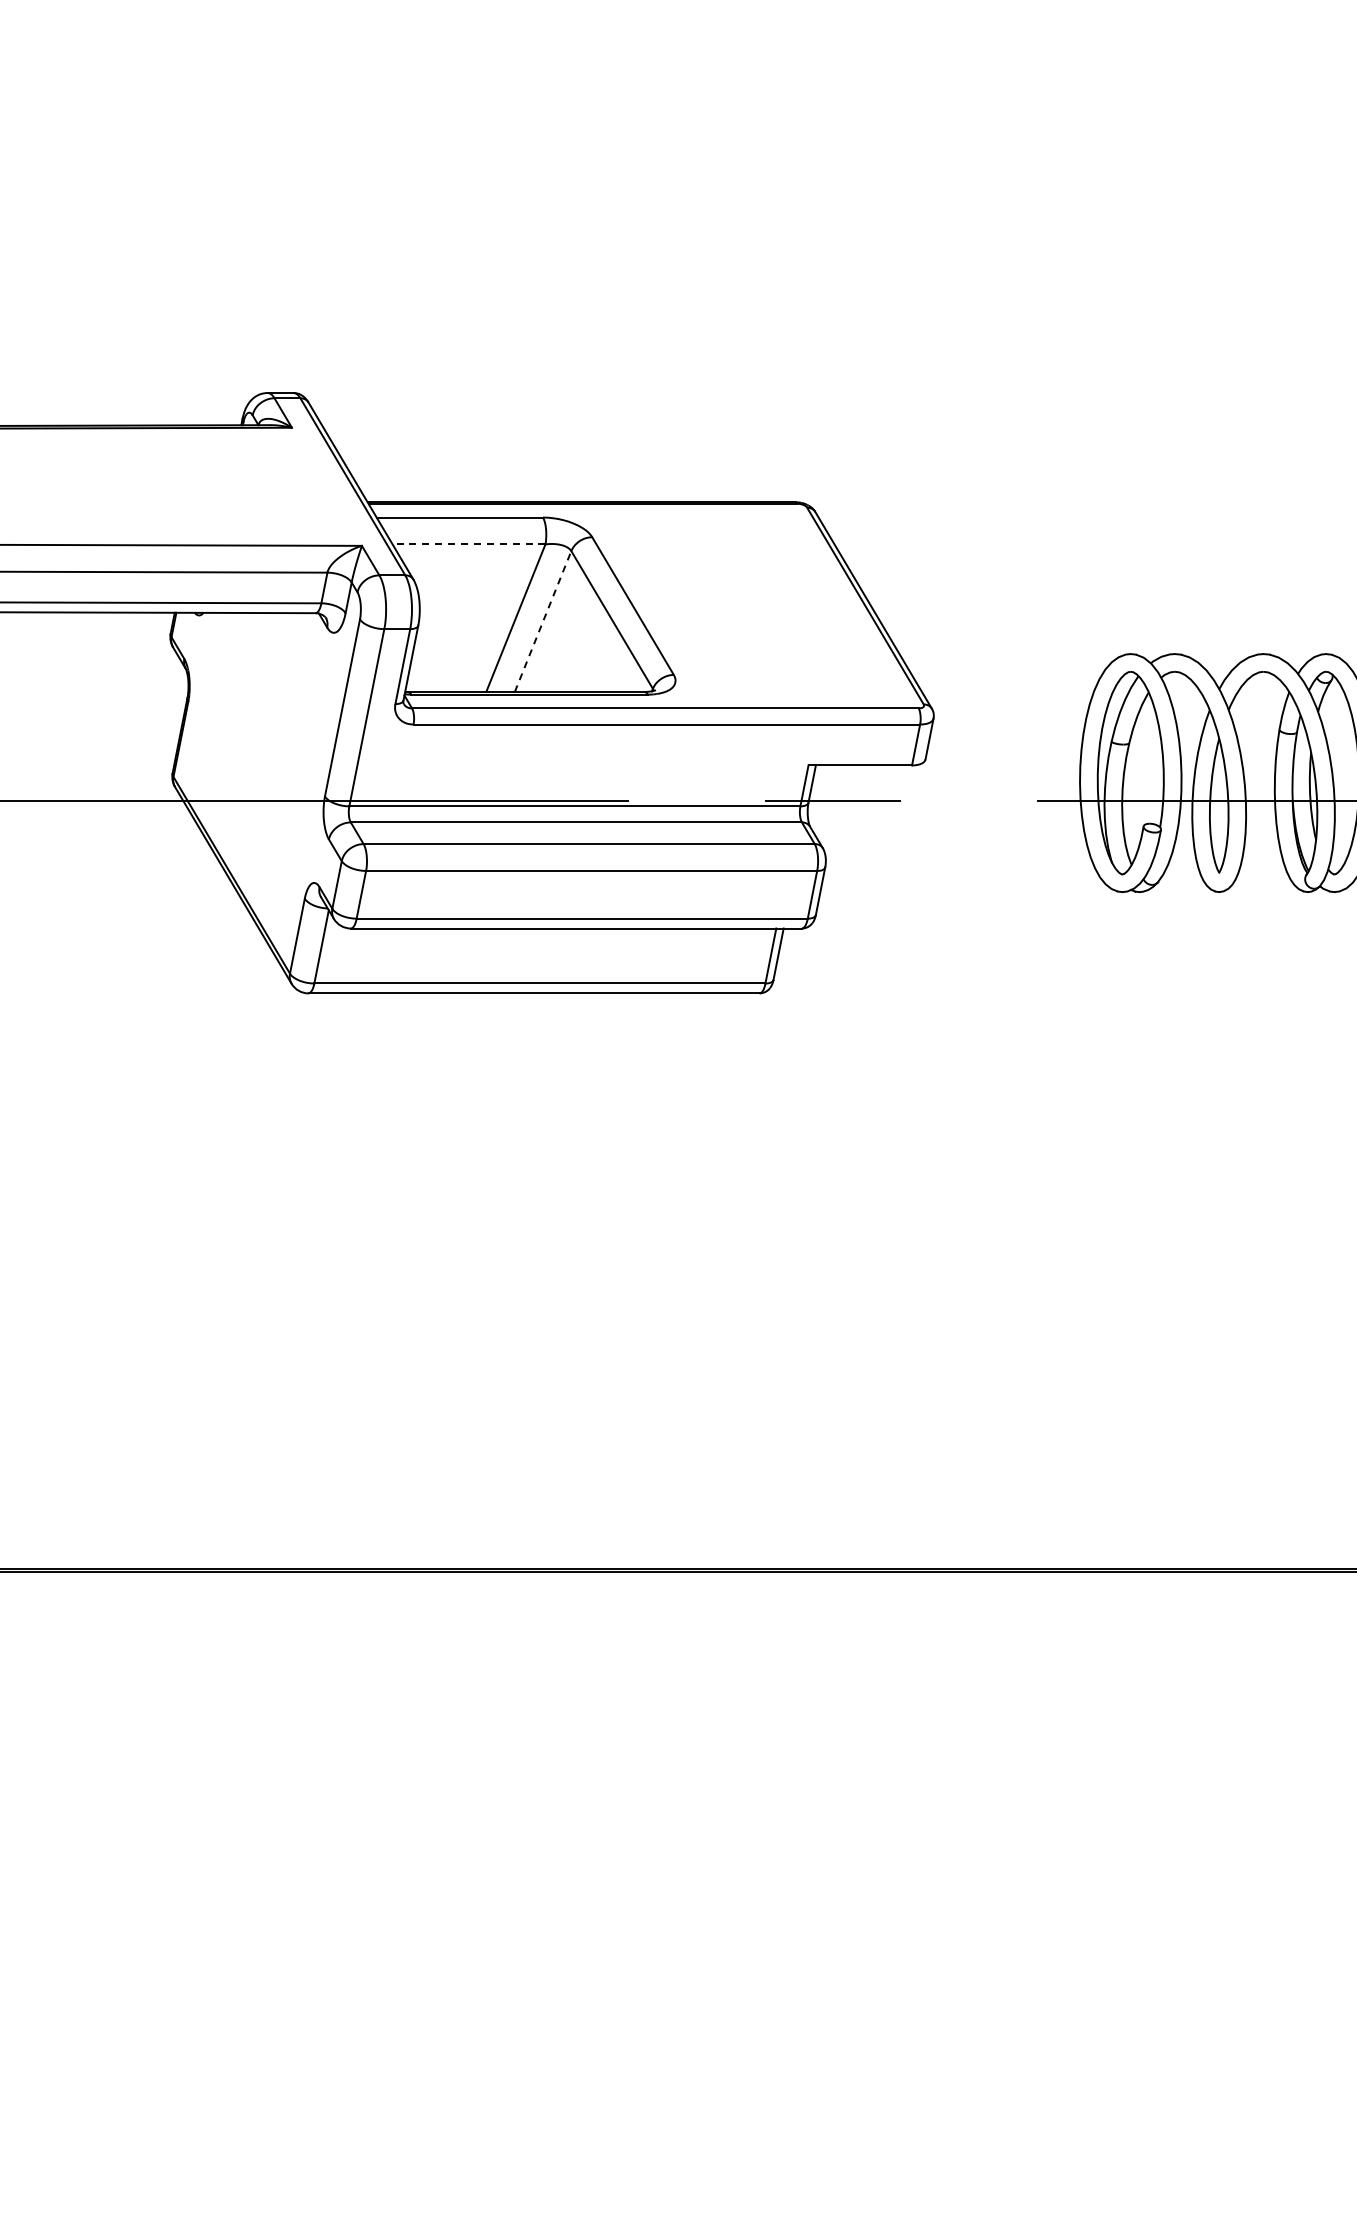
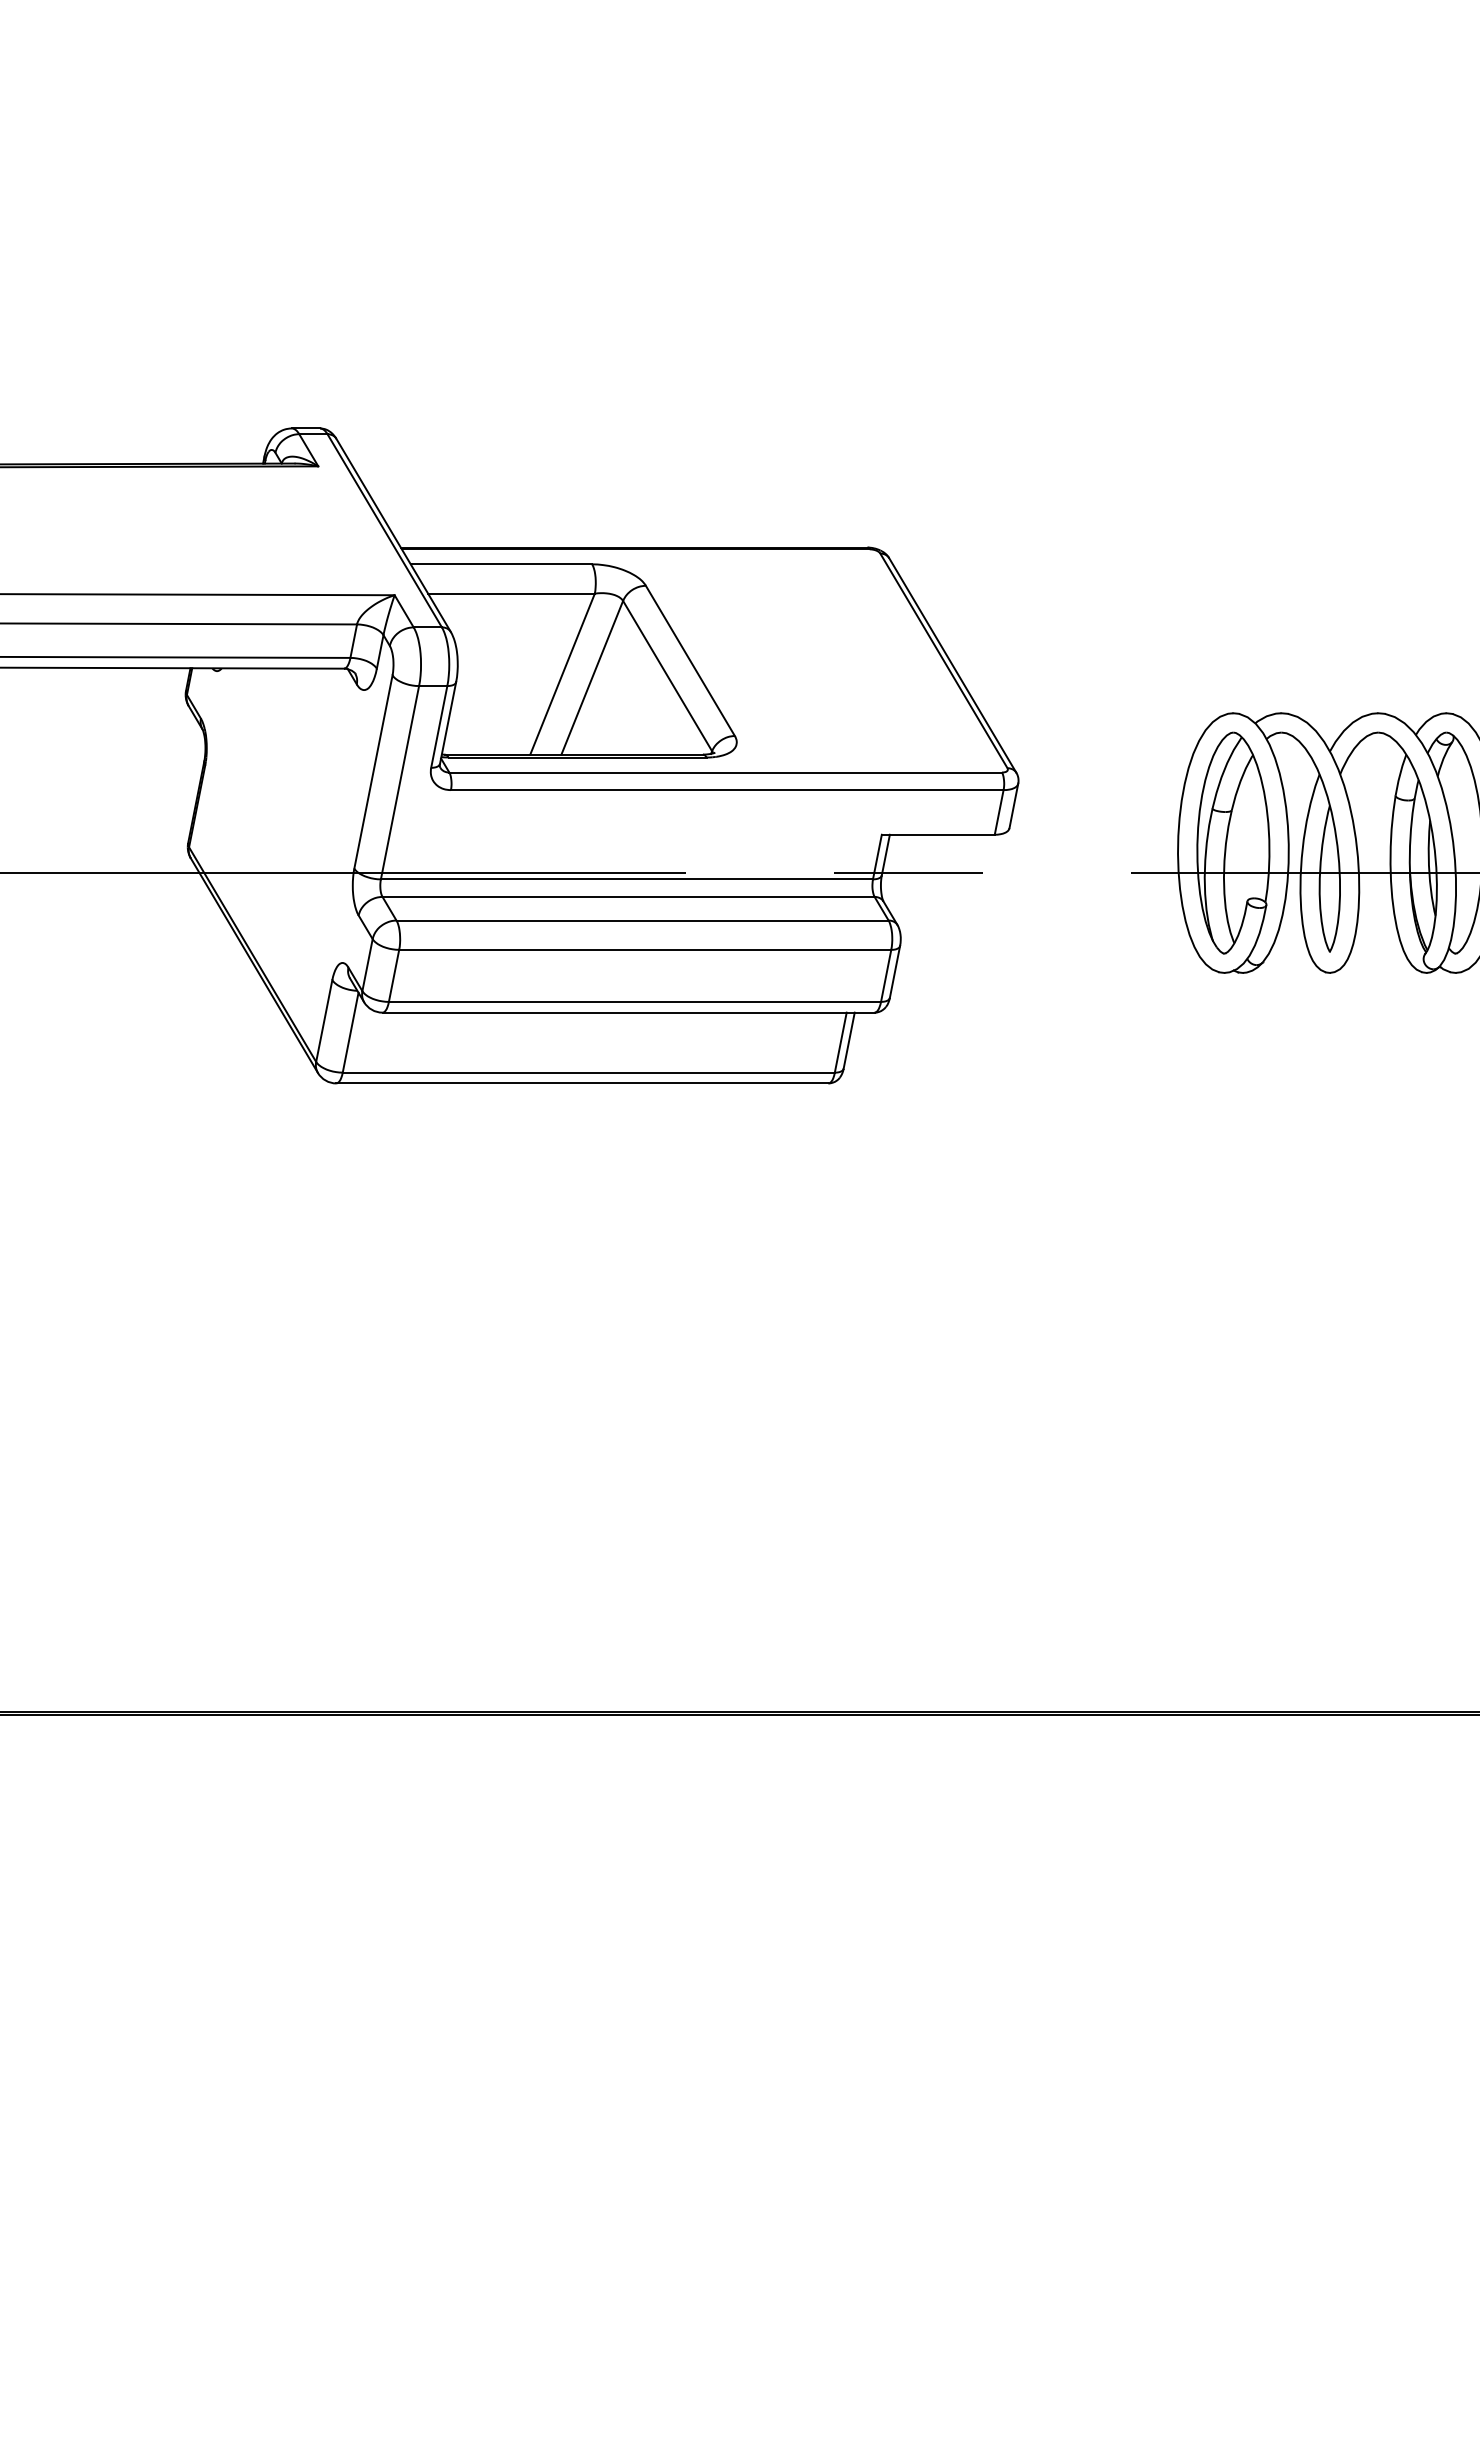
line: (468, 544) -> (510, 593), dashed -> solid
line: (543, 621) -> (592, 677), dashed -> solid

